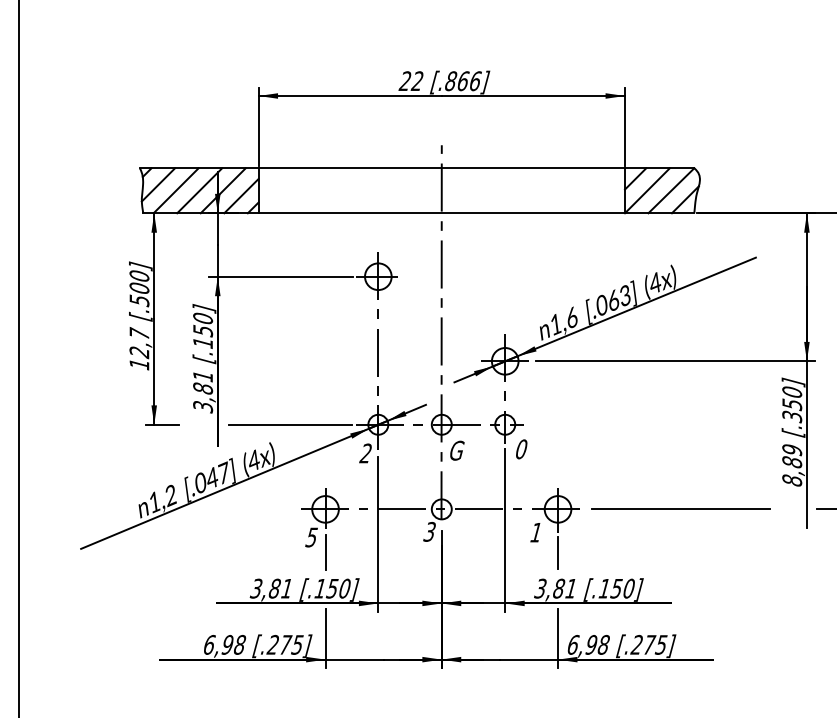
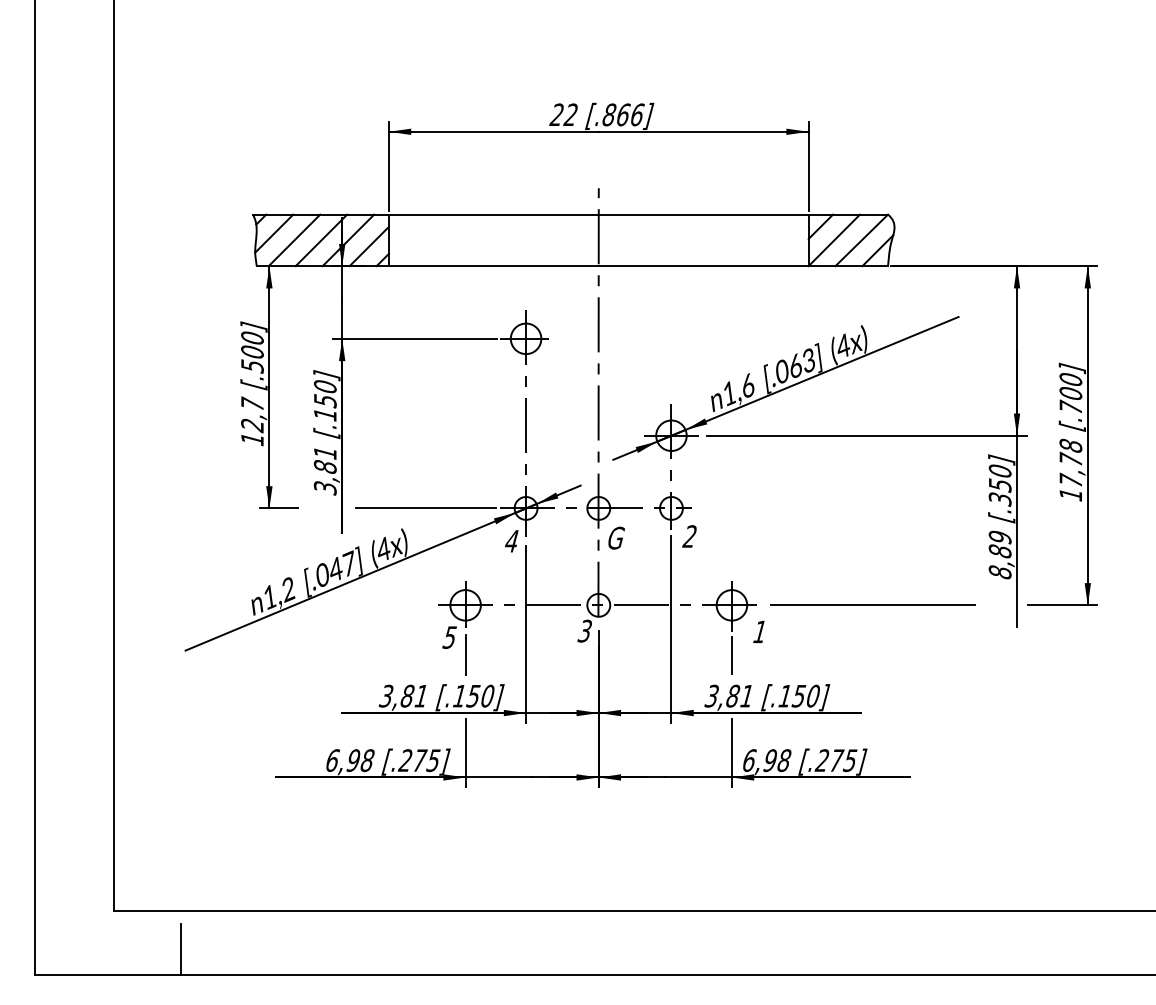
text: (520, 449) -> (689, 536), 0 -> 2
text: (365, 452) -> (511, 540), 2 -> 4
text: (534, 532) -> (758, 631), moved

